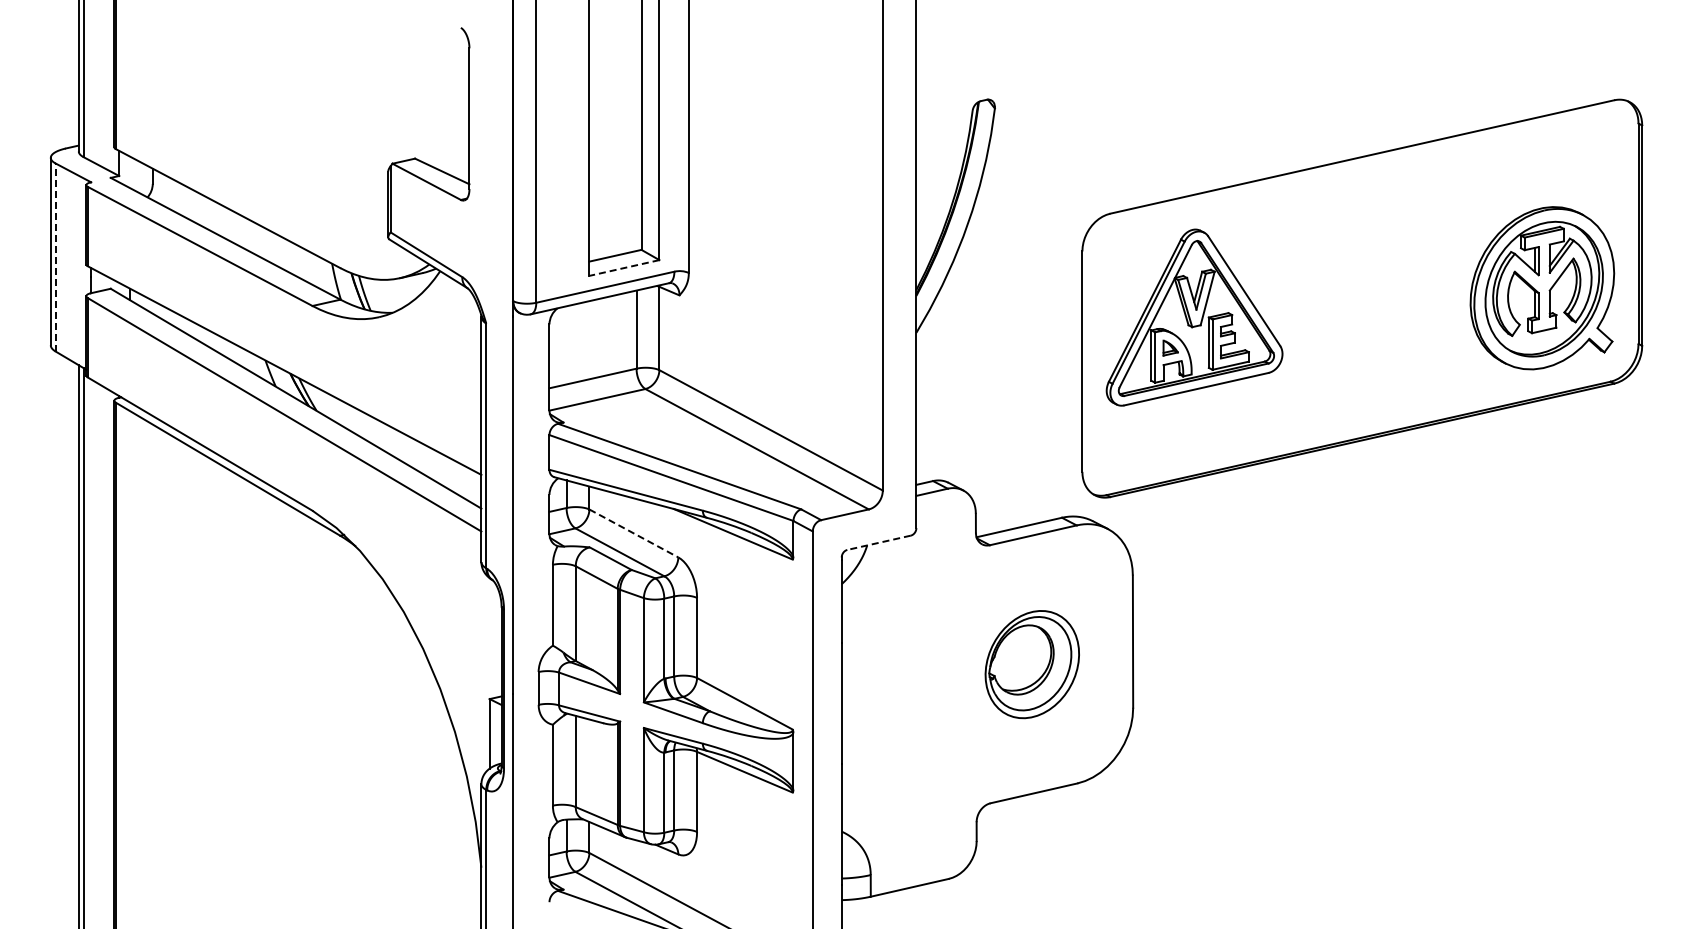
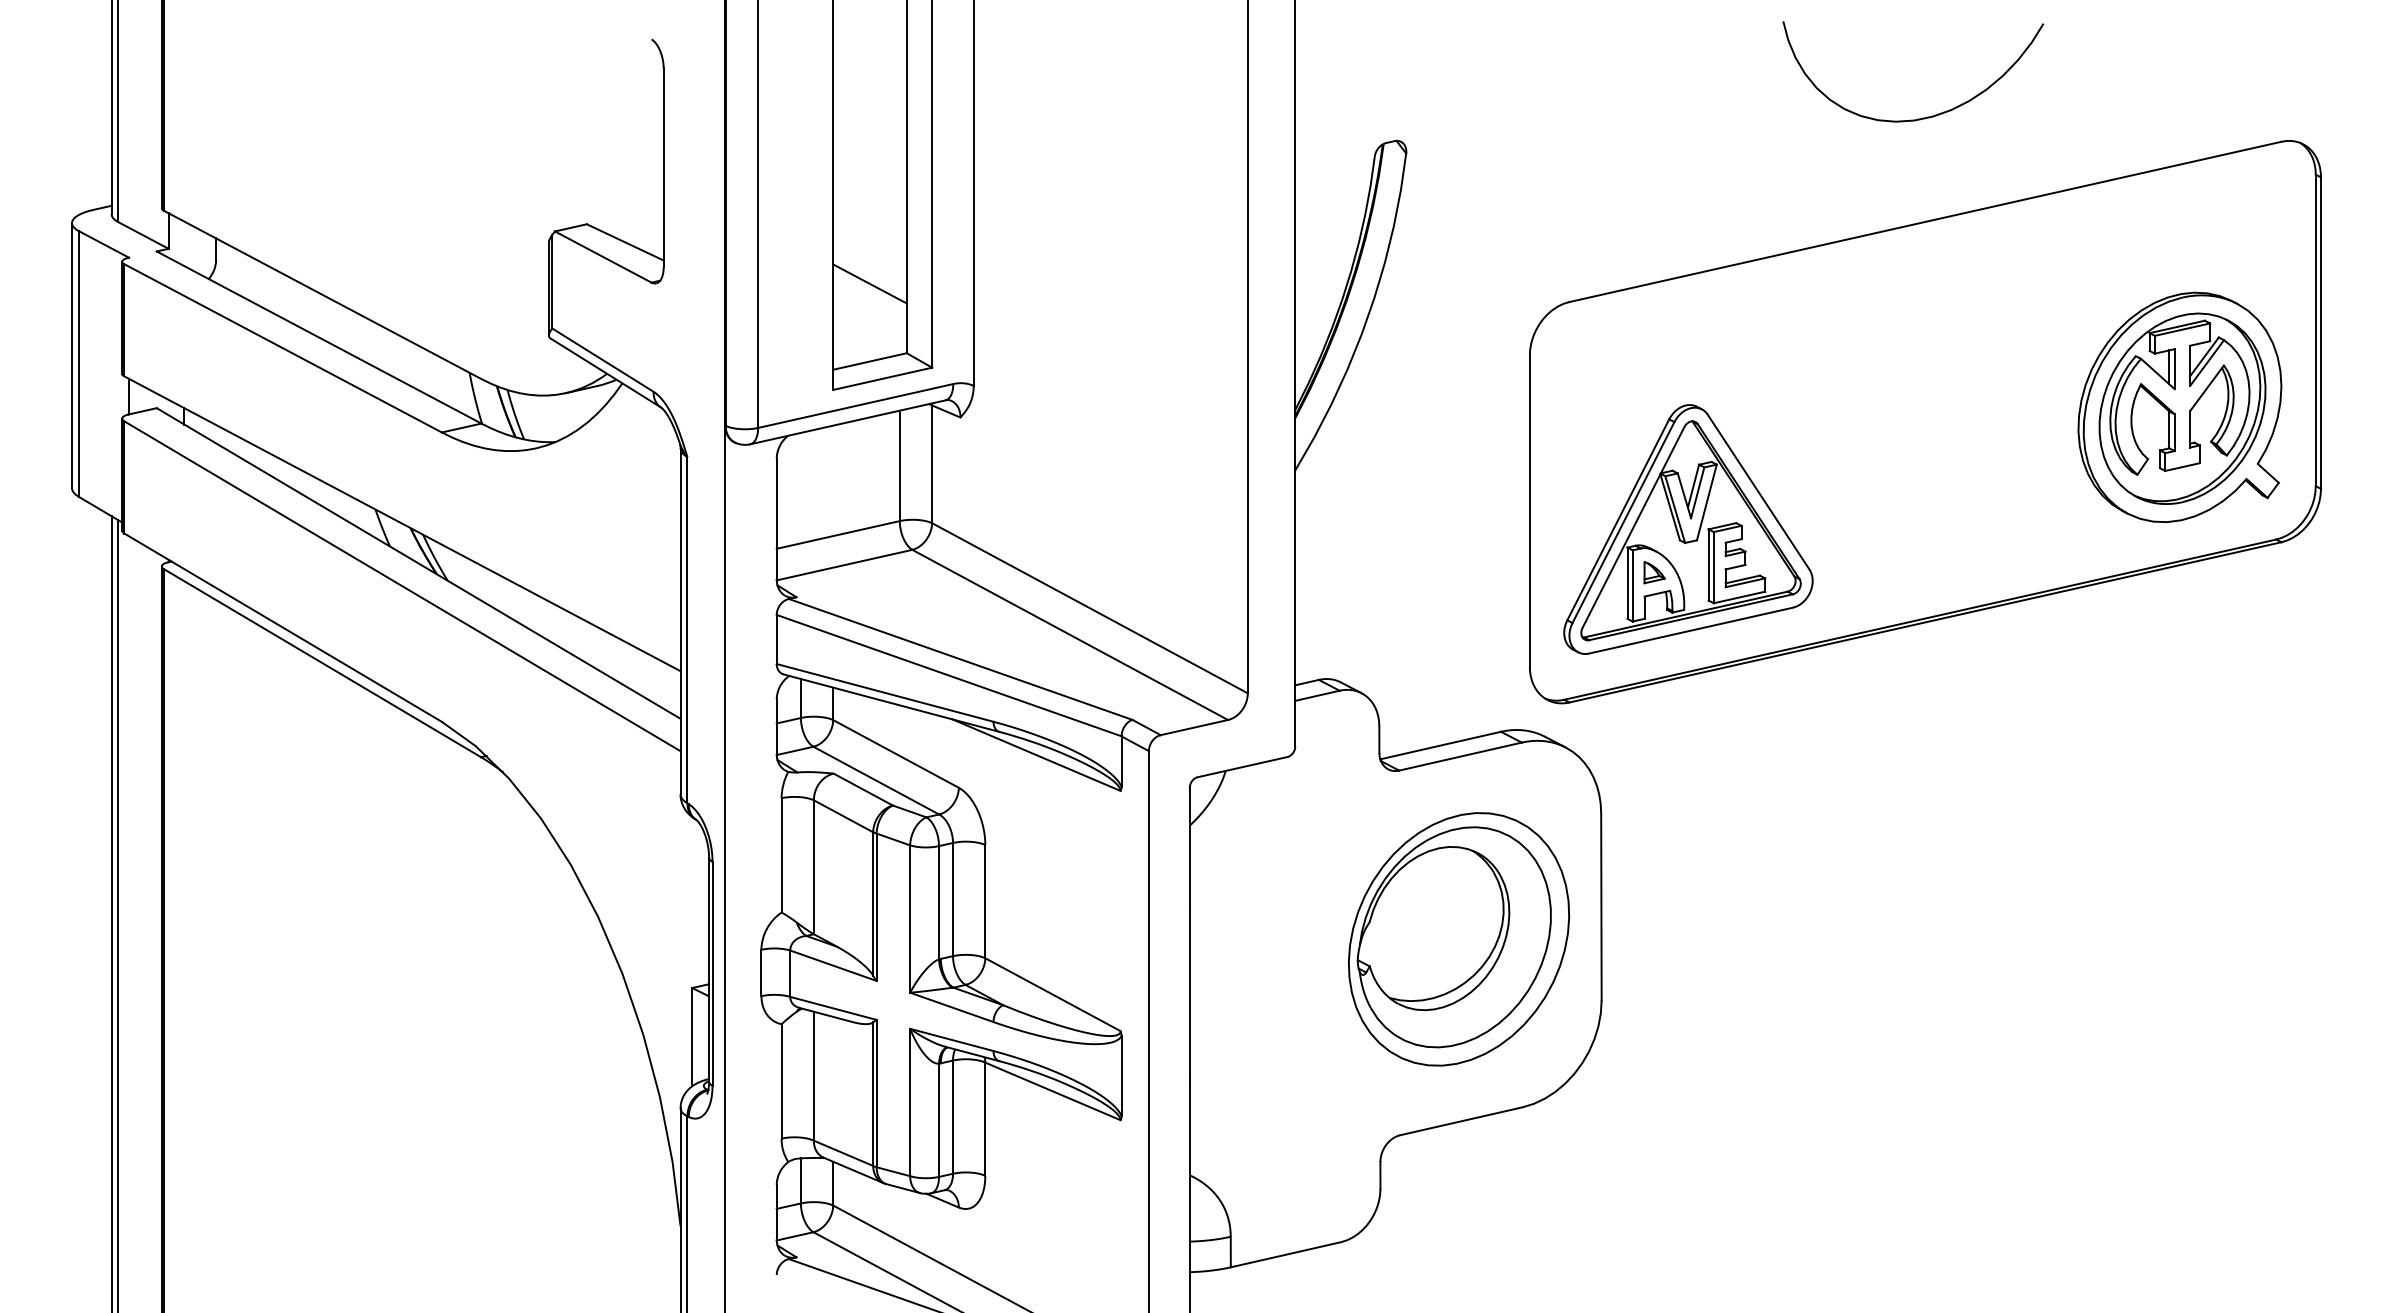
curve: (1361, 82) -> (1924, 116), added
line: (615, 200) -> (870, 283), added
line: (55, 257) -> (78, 363), dashed -> solid
line: (624, 268) -> (882, 379), dashed -> solid
part: (1194, 317) -> (1688, 529), moved
line: (633, 533) -> (895, 754), dashed -> solid
line: (879, 542) -> (1243, 766), dashed -> solid
part: (1032, 664) -> (1459, 939), size x1.67

